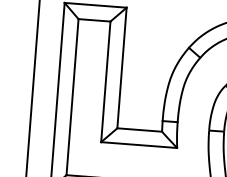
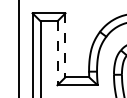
line: (122, 68) -> (65, 45), solid -> dashed
line: (105, 82) -> (57, 53), solid -> dashed

